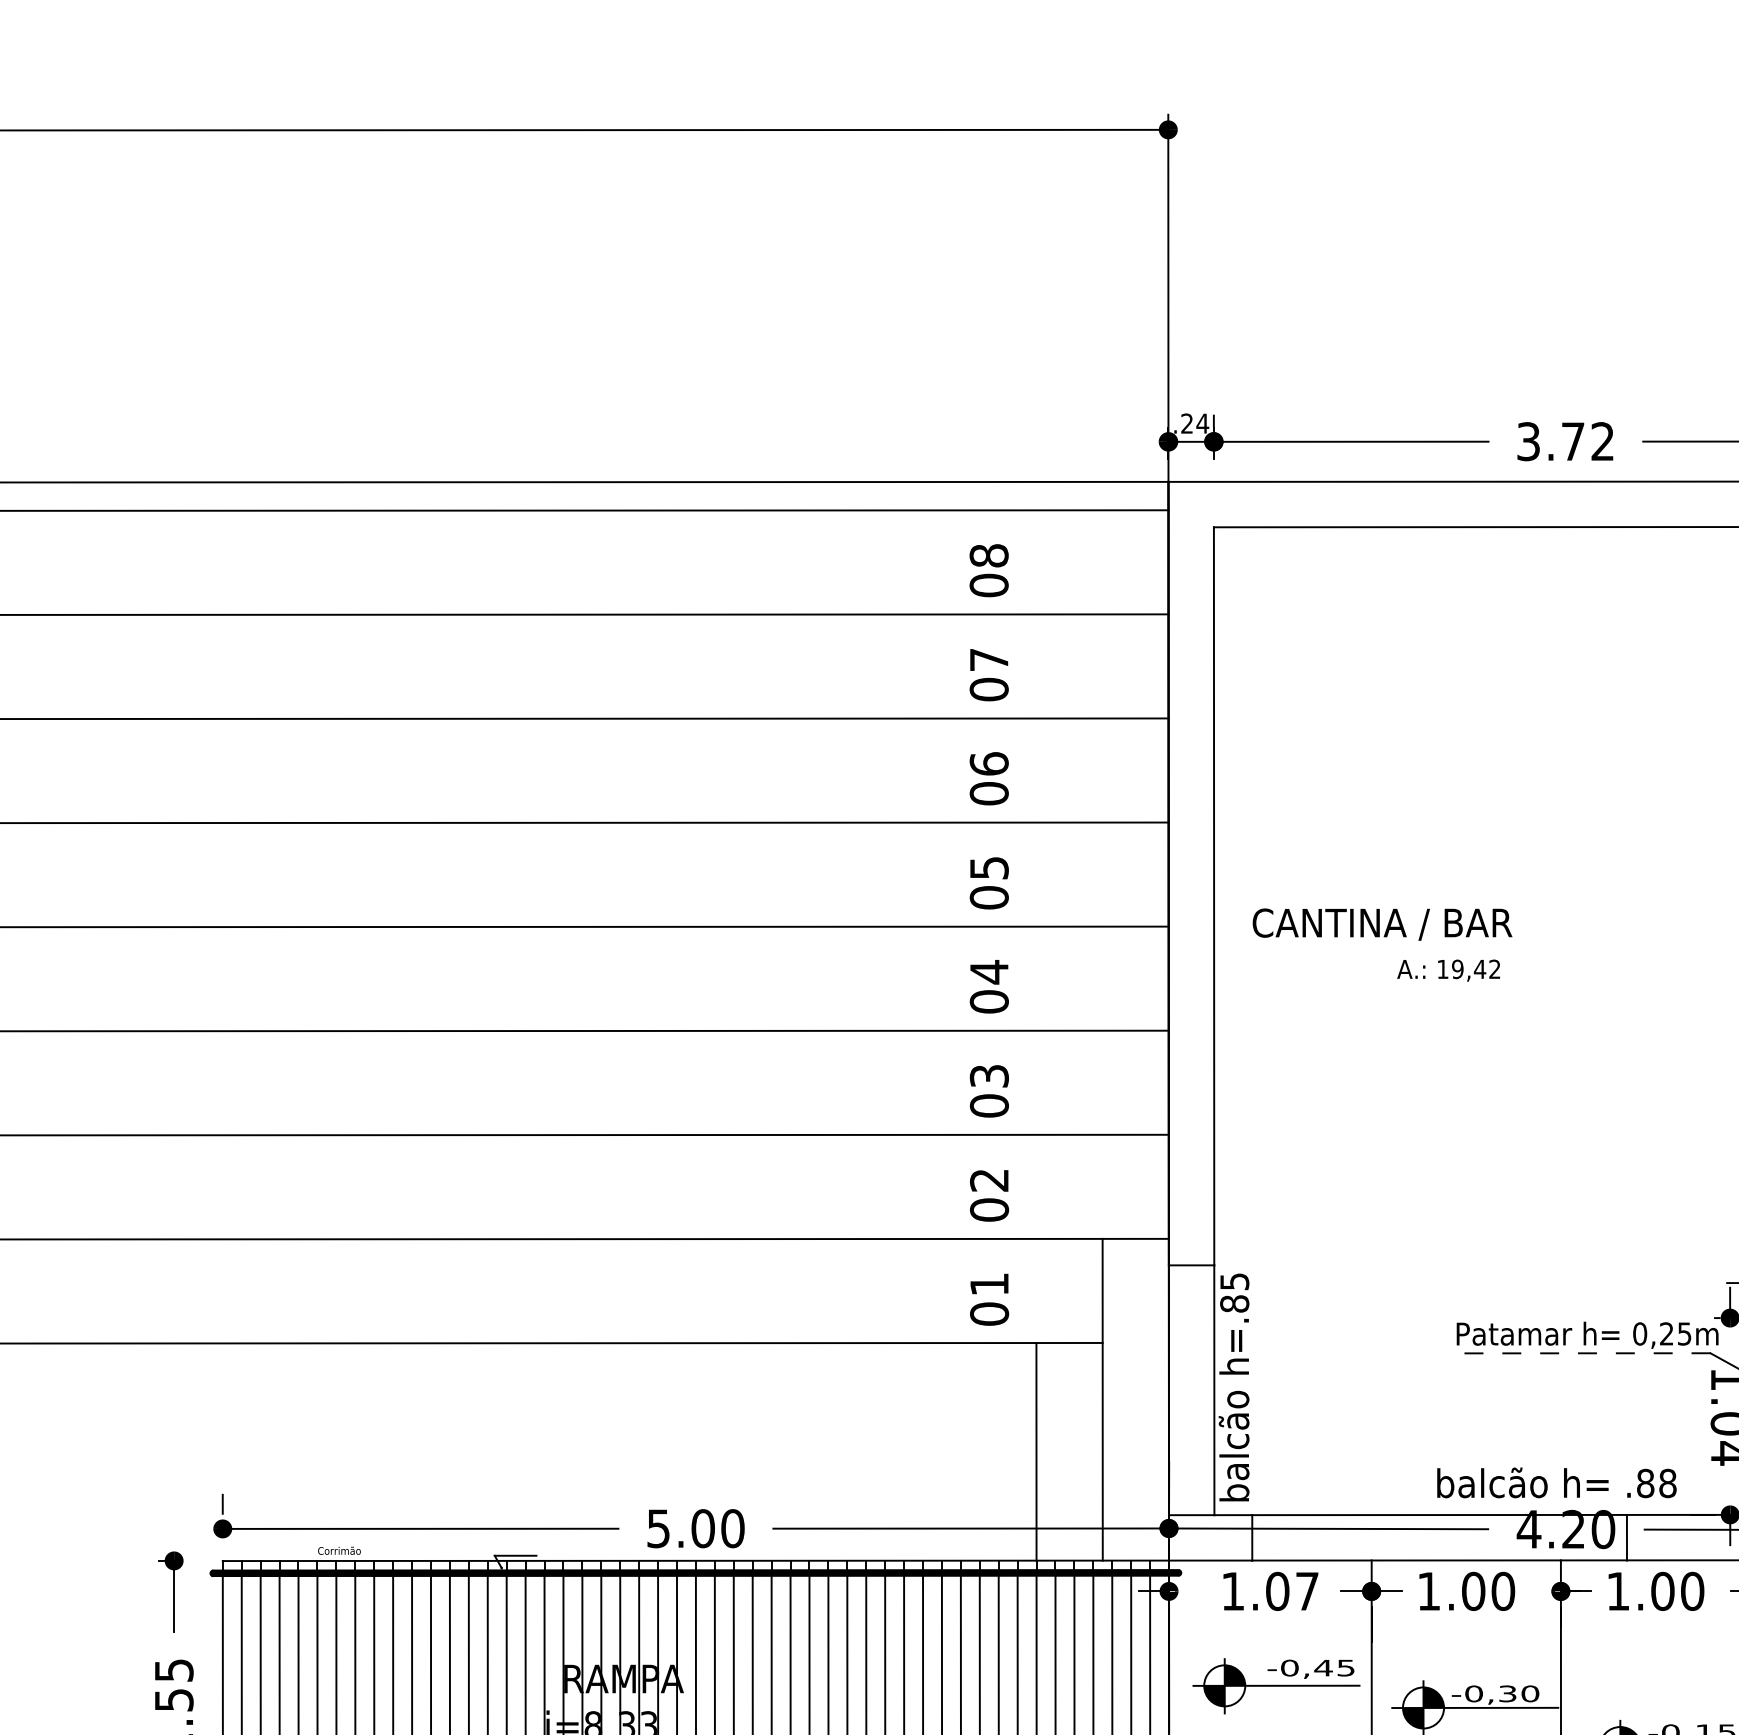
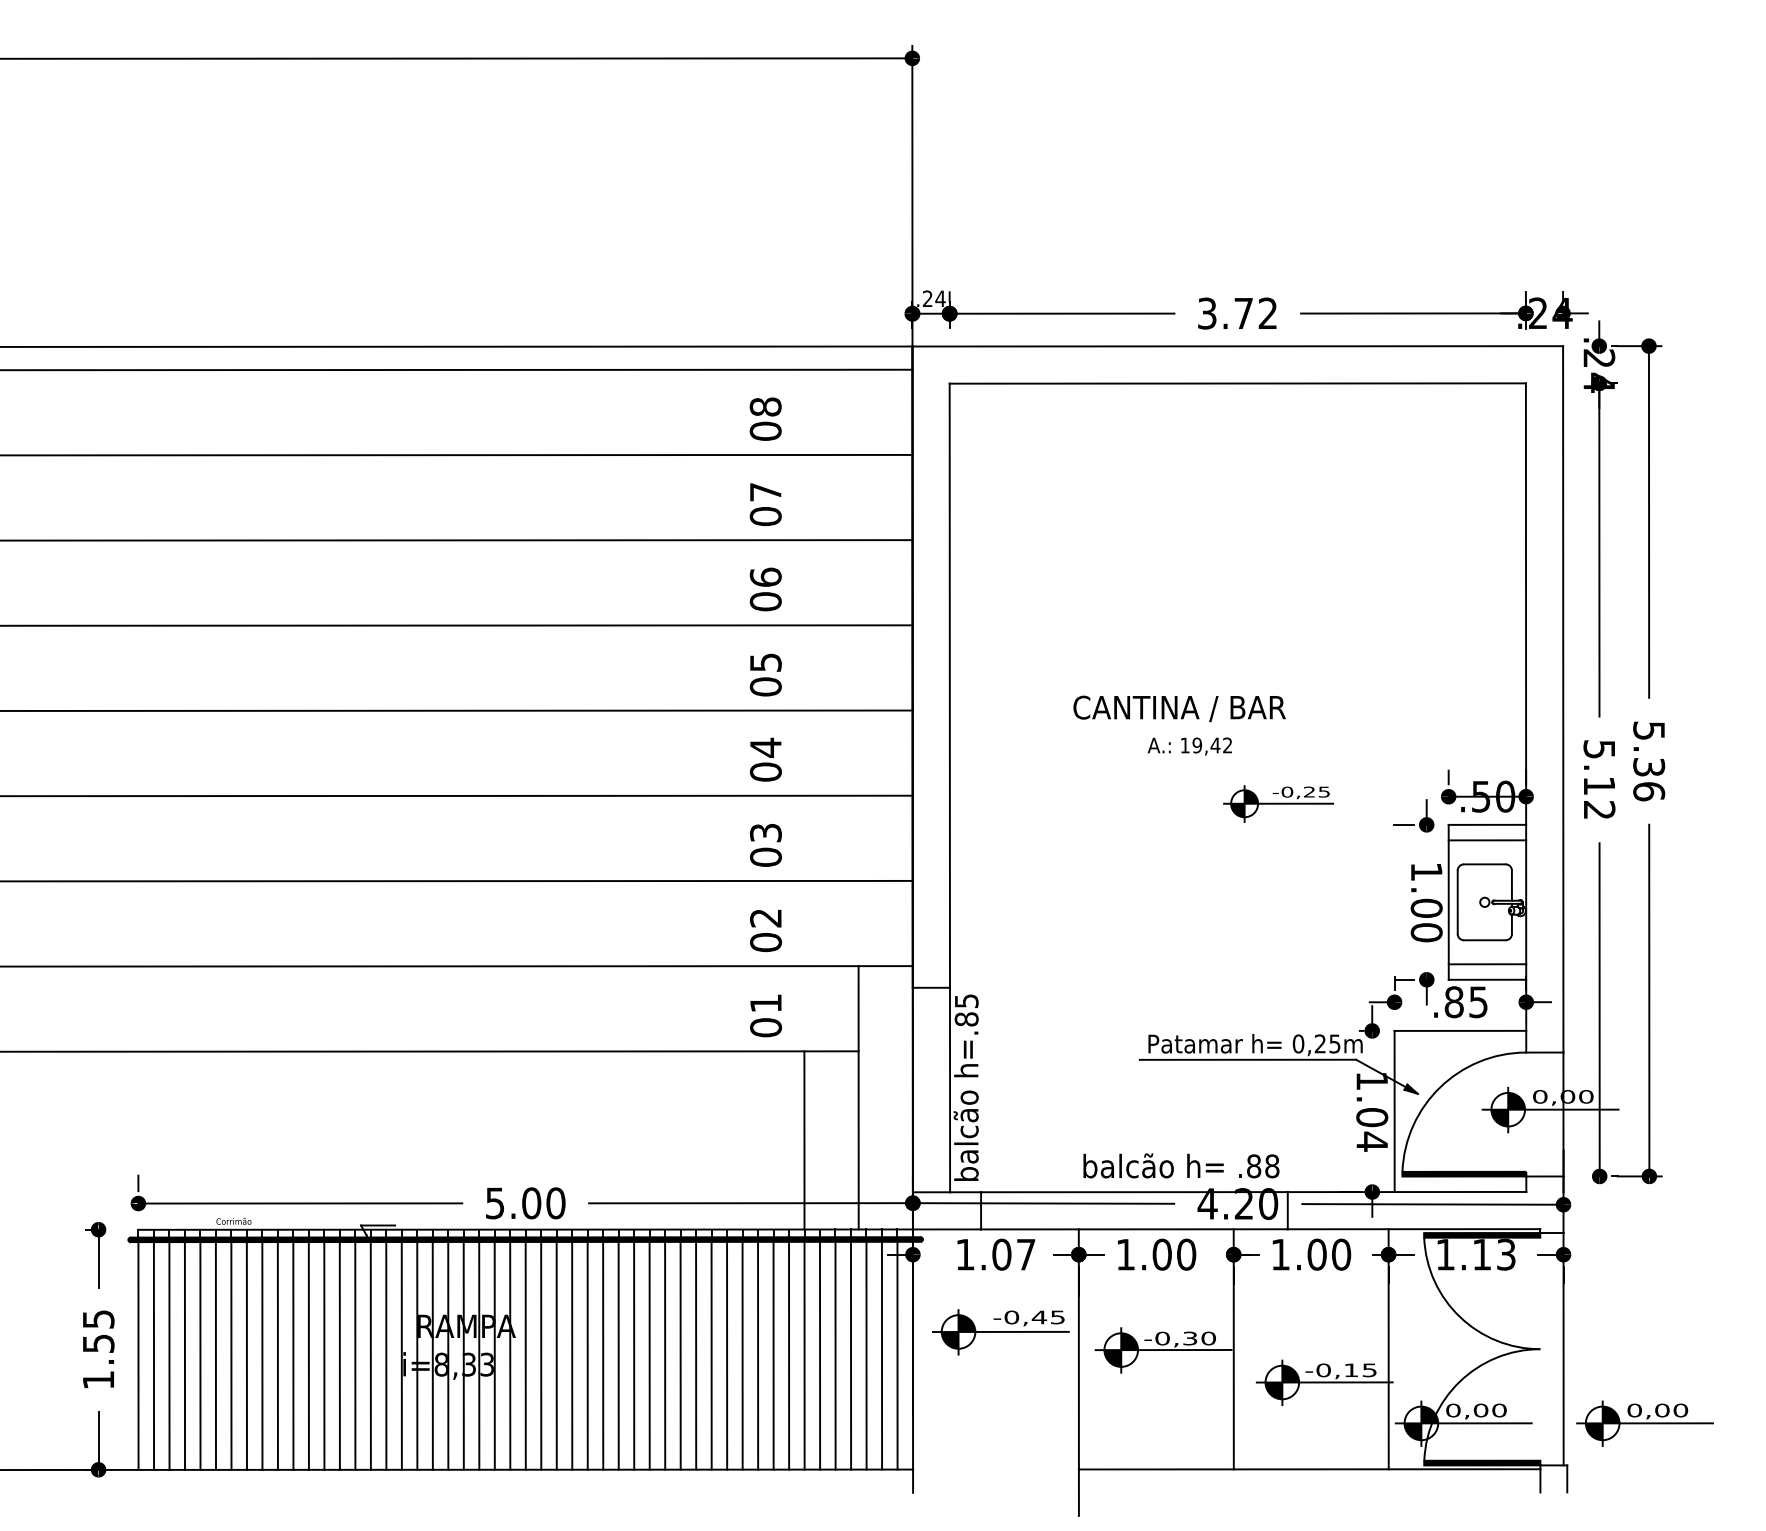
text: (1382, 924) -> (1179, 708), moved
text: (1448, 970) -> (1189, 746), moved
part: (1615, 1040) -> (1278, 803), added
line: (1577, 1352) -> (1247, 1059), dashed -> solid
text: (1556, 1482) -> (1181, 1165), moved

